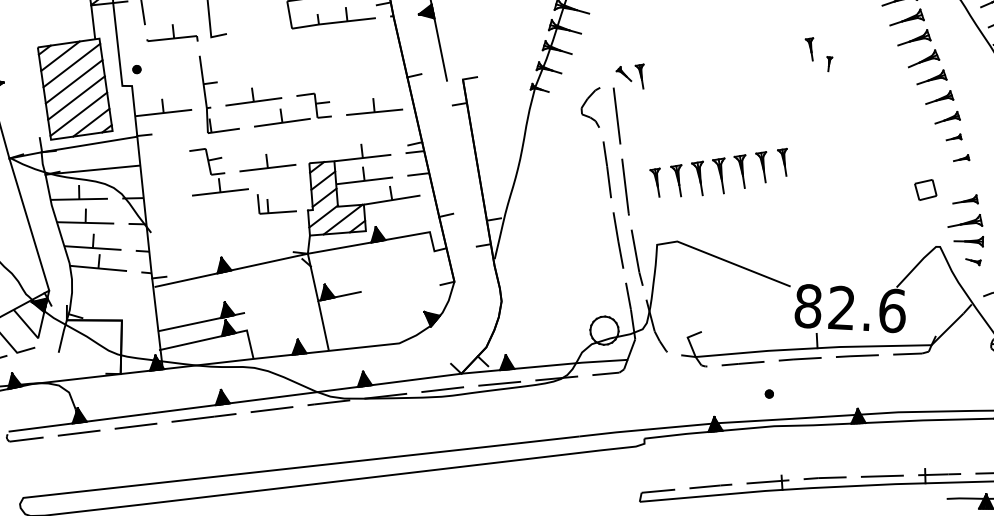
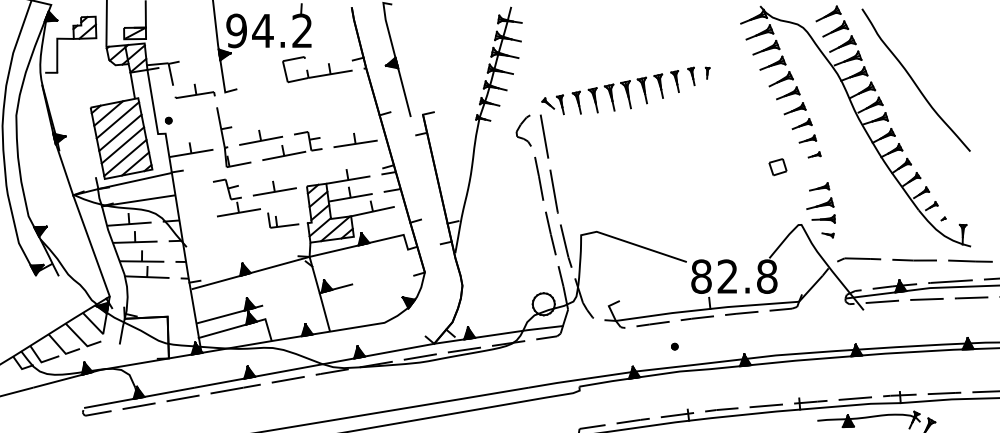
part: (829, 63) -> (707, 72), moved
part: (953, 136) -> (807, 138), size x1.43
part: (717, 172) -> (625, 92), moved
part: (925, 190) -> (777, 167), moved
text: (892, 310) -> (767, 276), 82.6 -> 82.8

